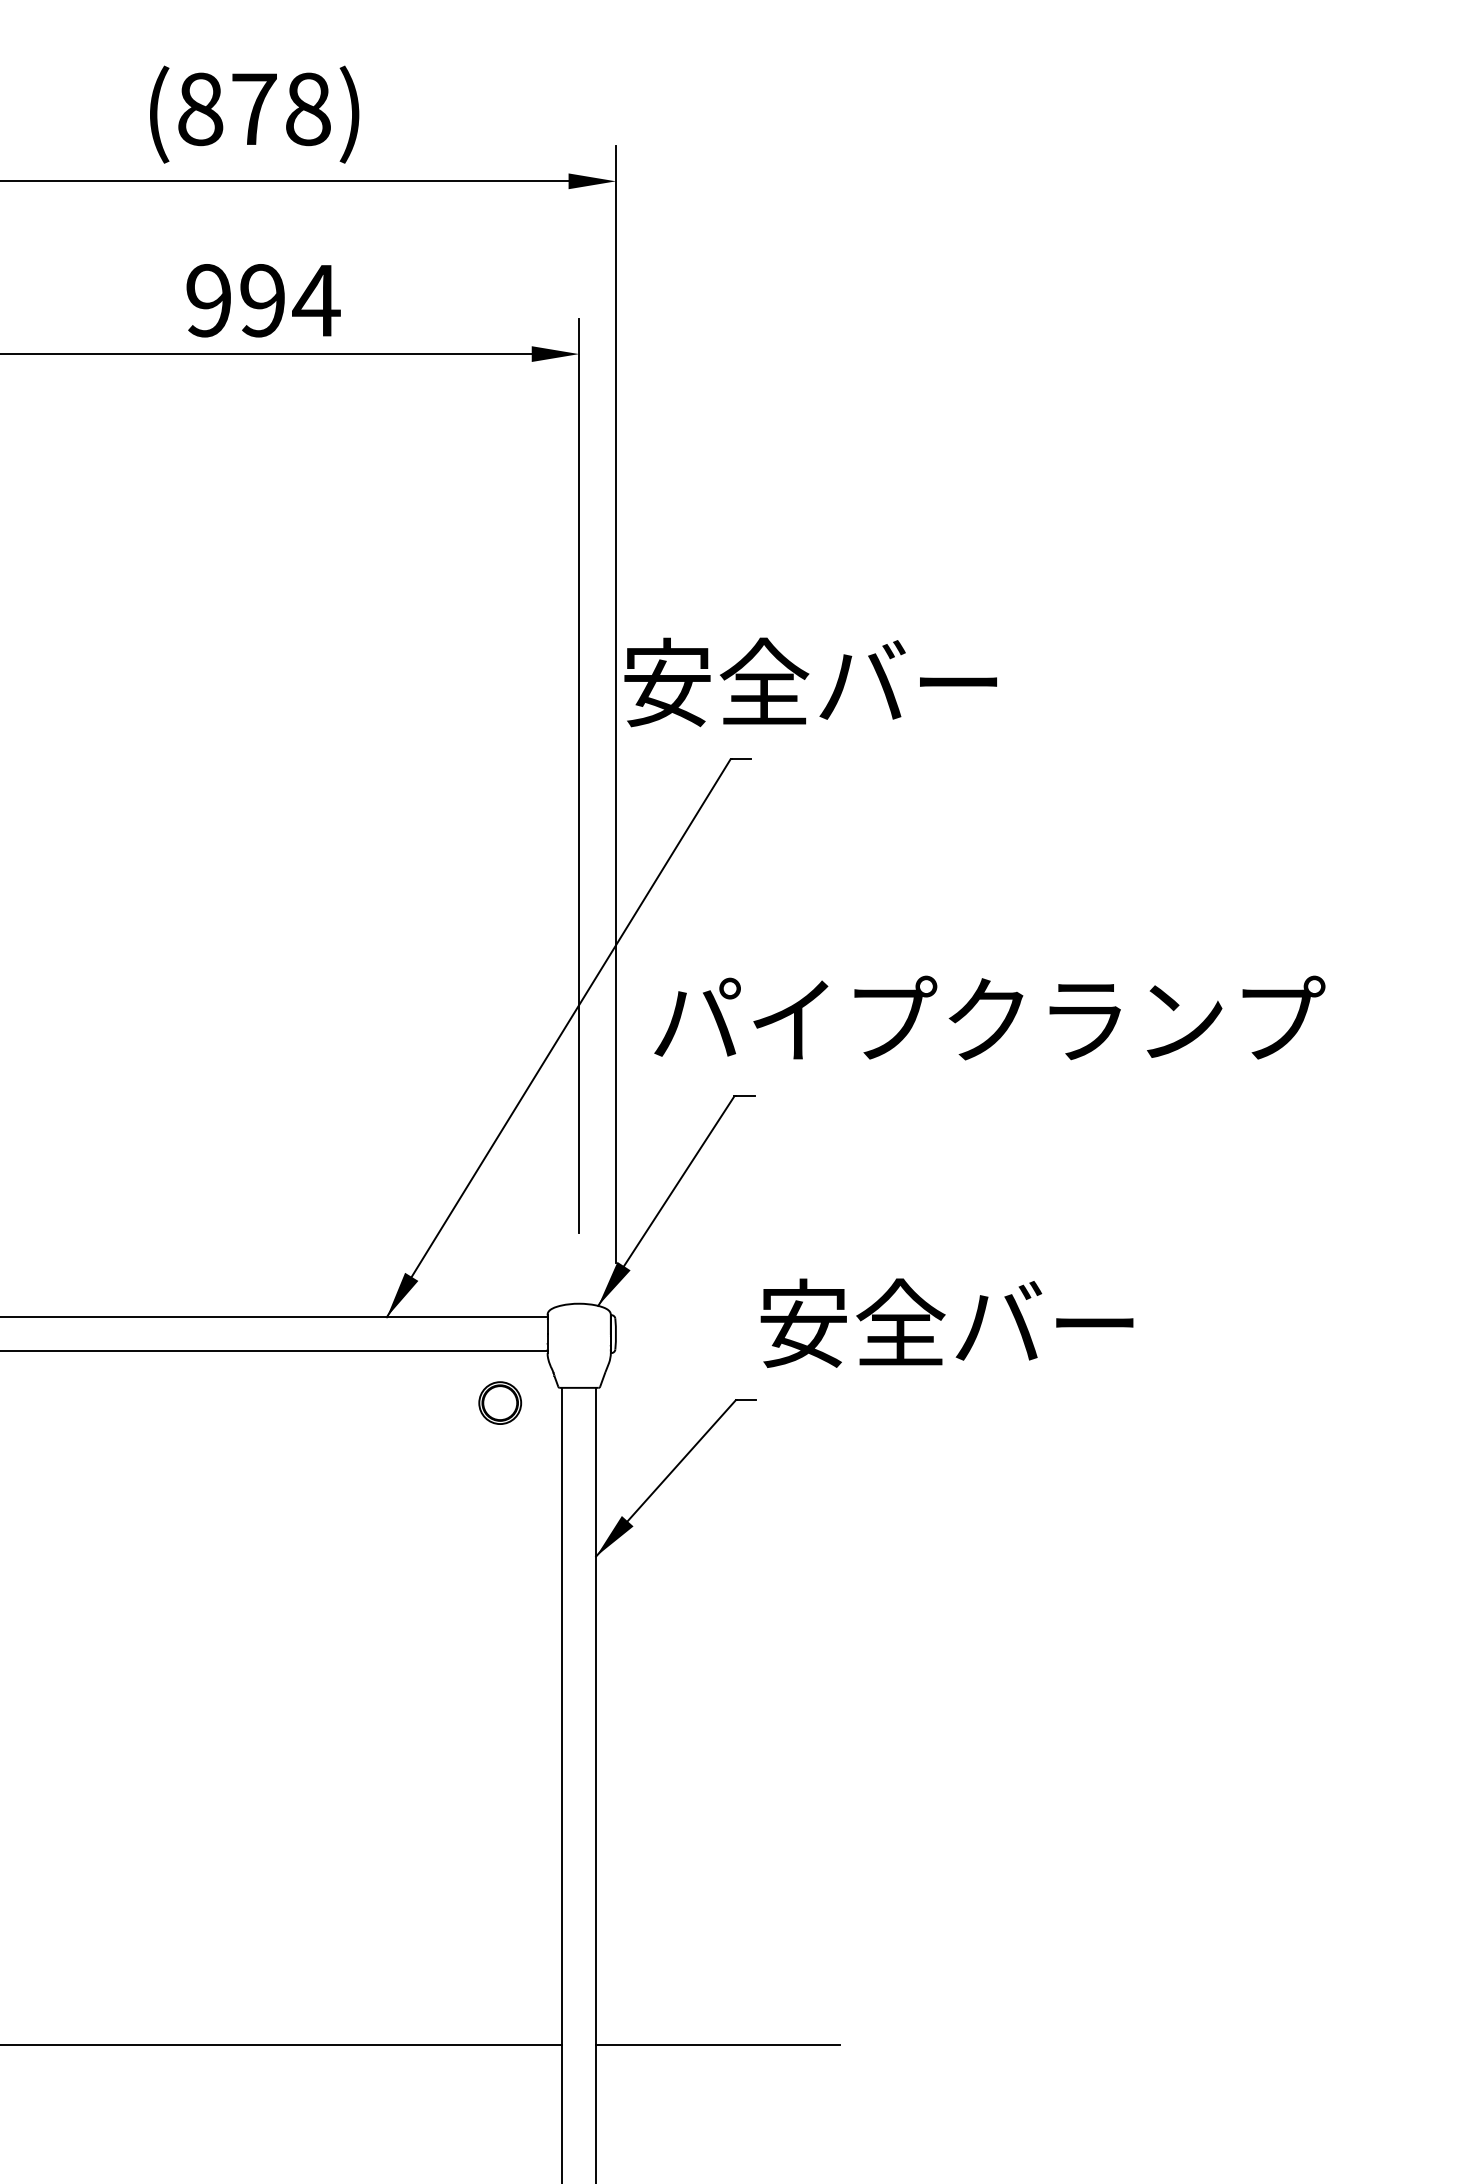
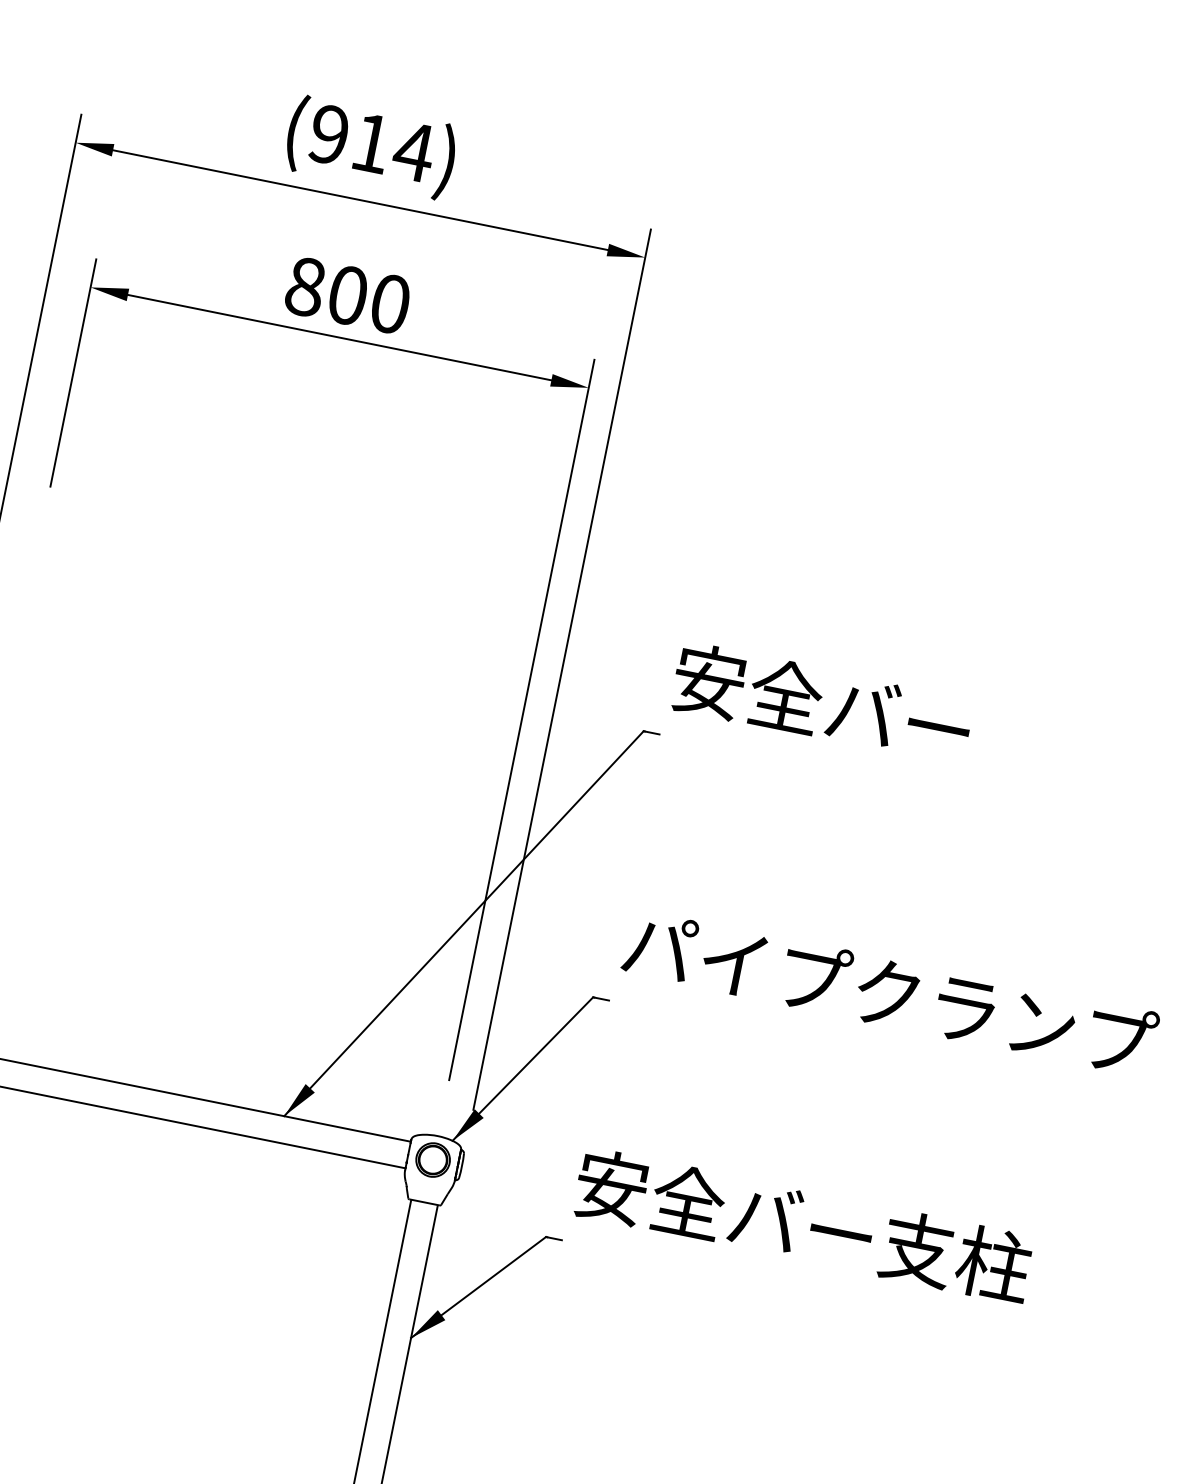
text: (255, 109) -> (372, 143), (878) -> (914)
text: (263, 300) -> (348, 295), 994 -> 800
text: (810, 682) -> (822, 704), moved
text: (989, 1017) -> (890, 992), moved
text: (1240, 1323) -> (955, 1256), 安全バー -> 安全バー支柱
part: (500, 1402) -> (433, 1159), moved

